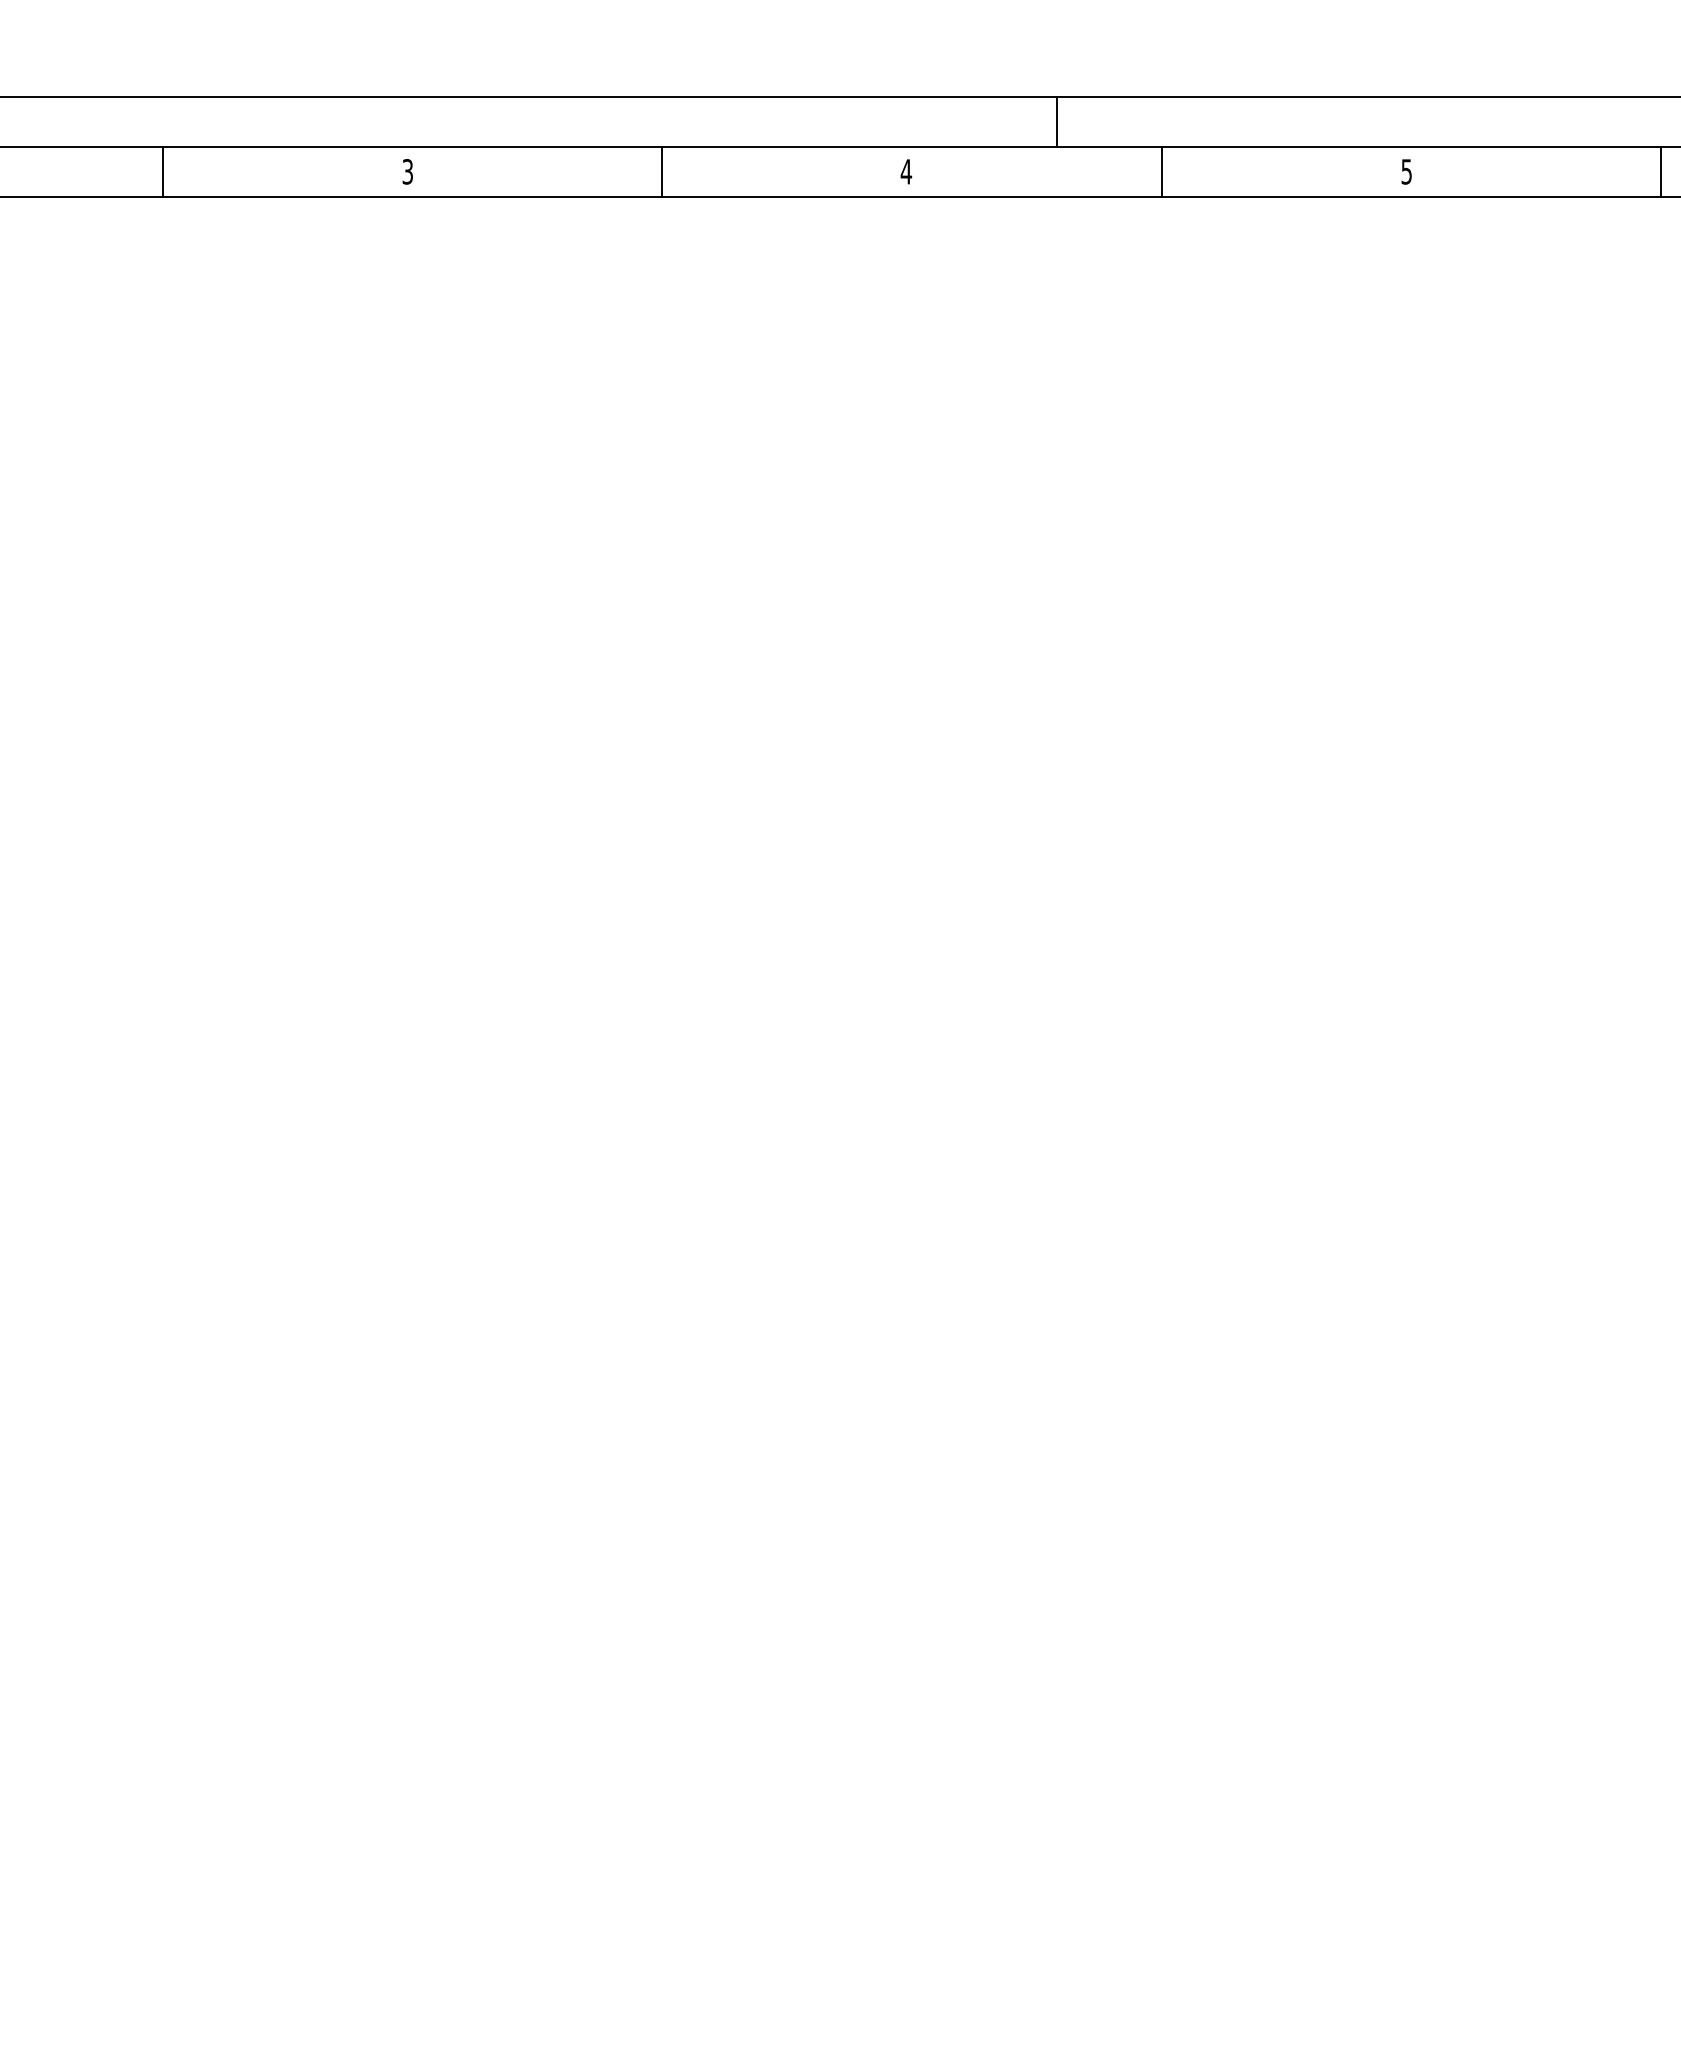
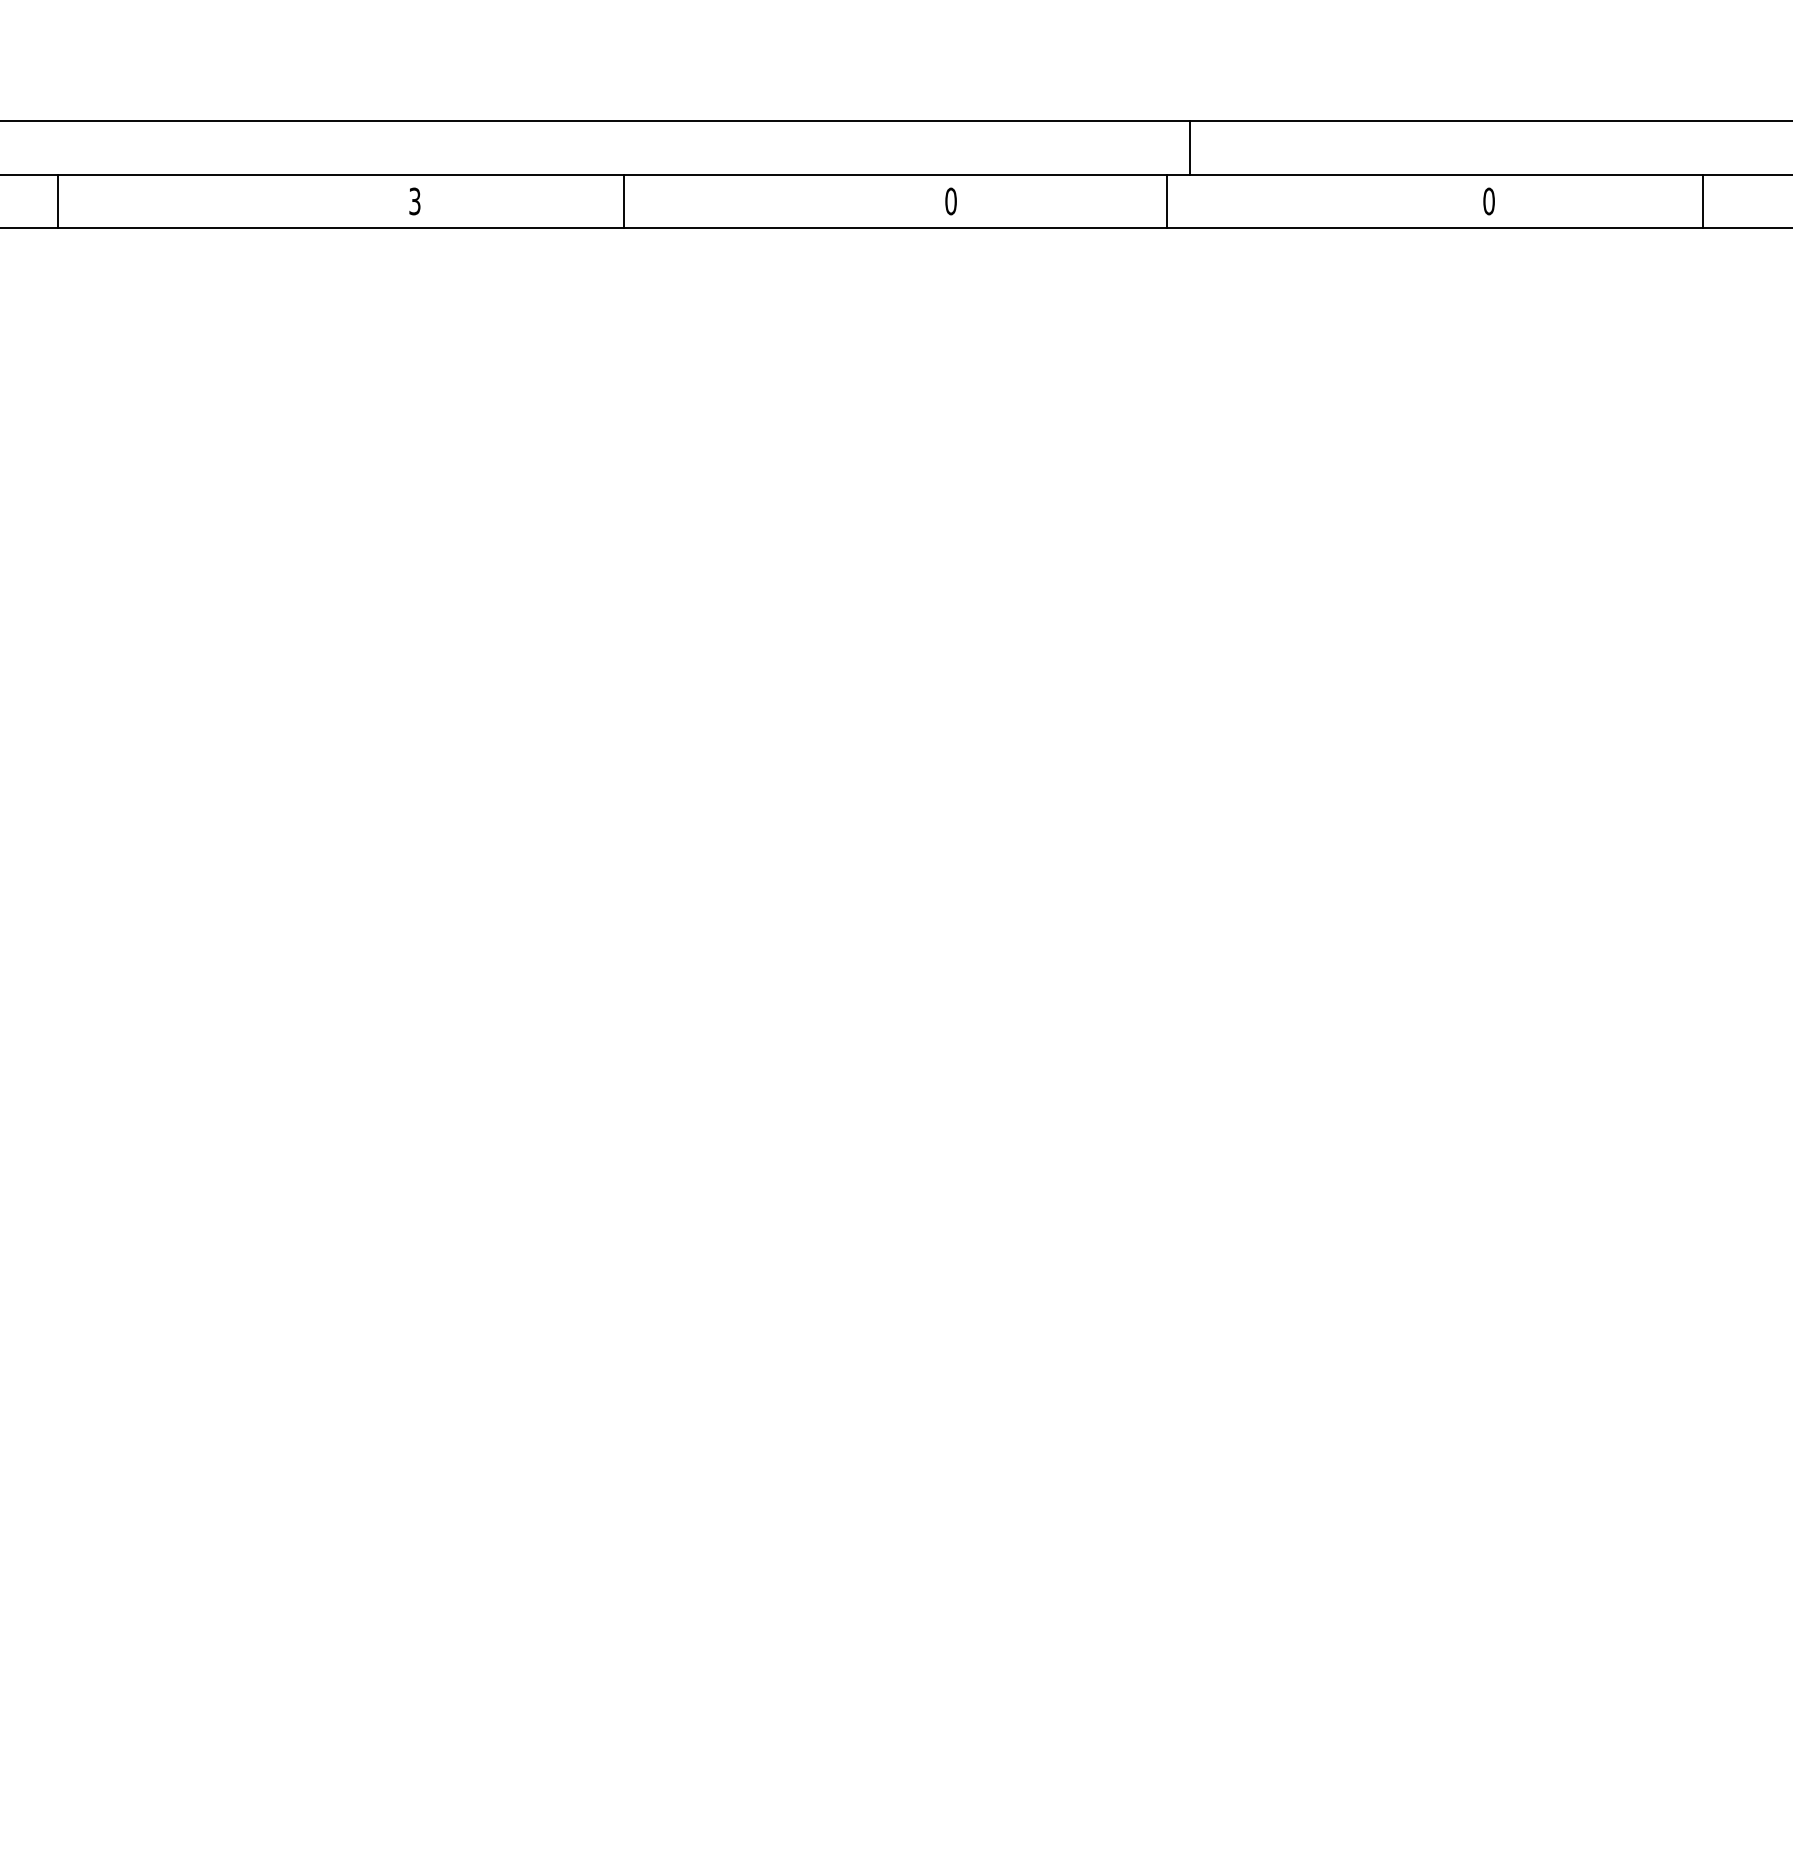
line: (1056, 121) -> (1189, 147), moved
line: (162, 171) -> (57, 201), moved
line: (662, 171) -> (624, 201), moved
text: (906, 171) -> (951, 201), 4 -> 0
line: (1161, 171) -> (1167, 201), moved
text: (1406, 171) -> (1488, 201), 5 -> 0
line: (1660, 171) -> (1702, 201), moved

